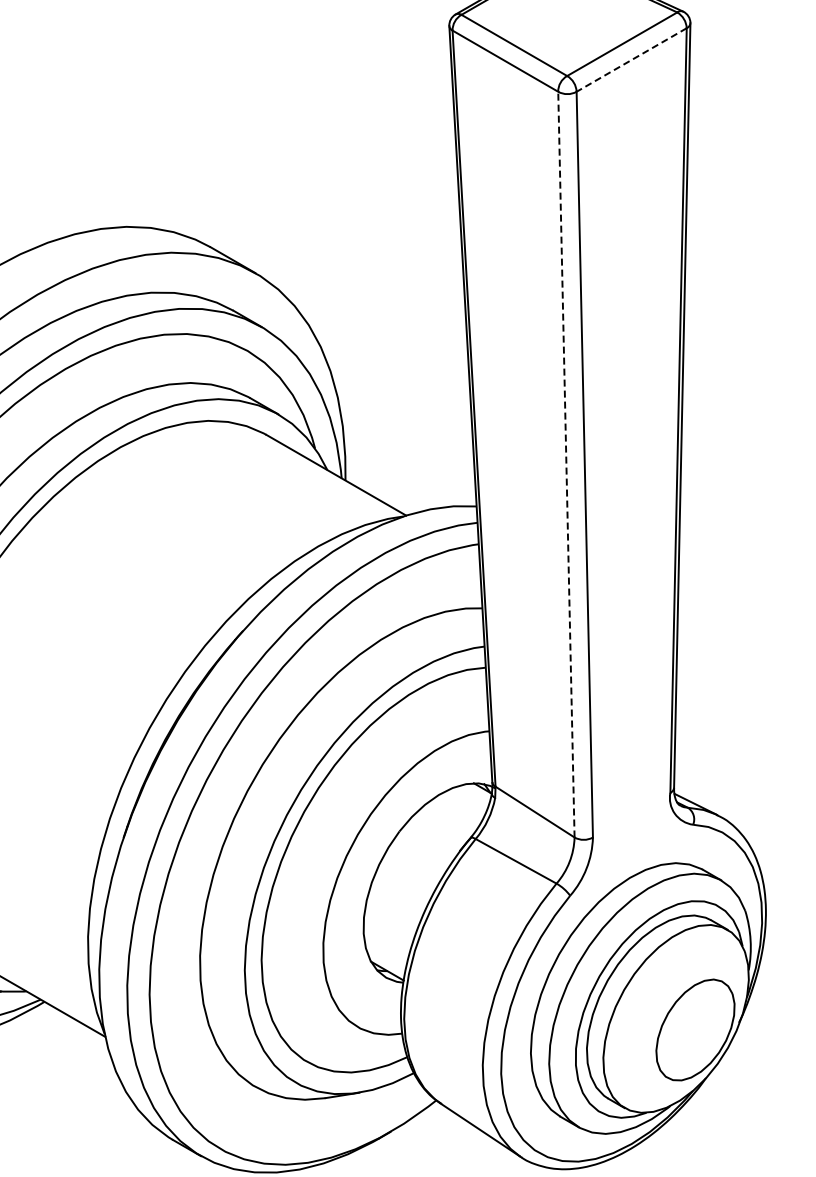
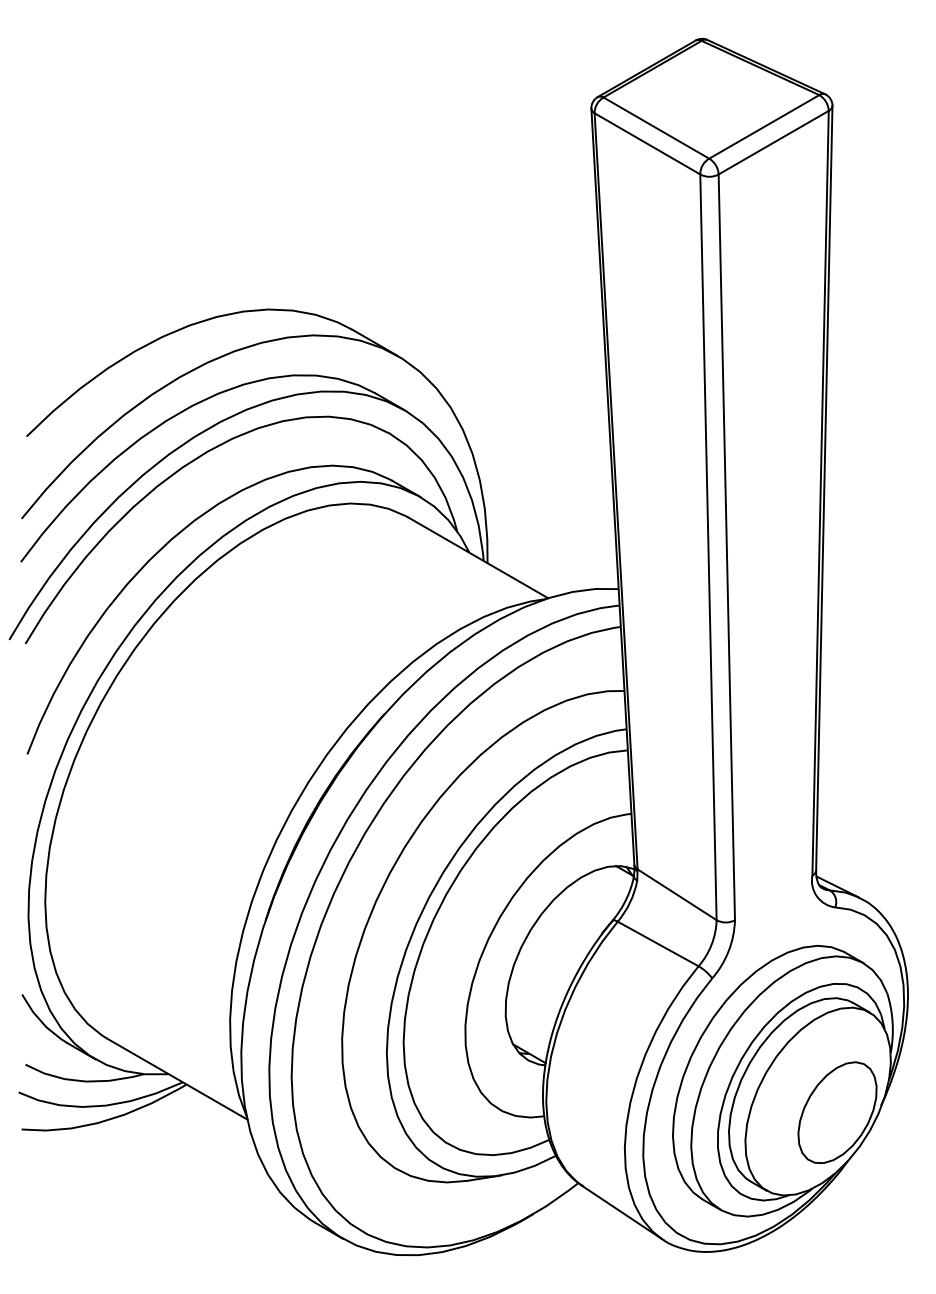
line: (631, 59) -> (773, 142), dashed -> solid
line: (566, 464) -> (708, 547), dashed -> solid

